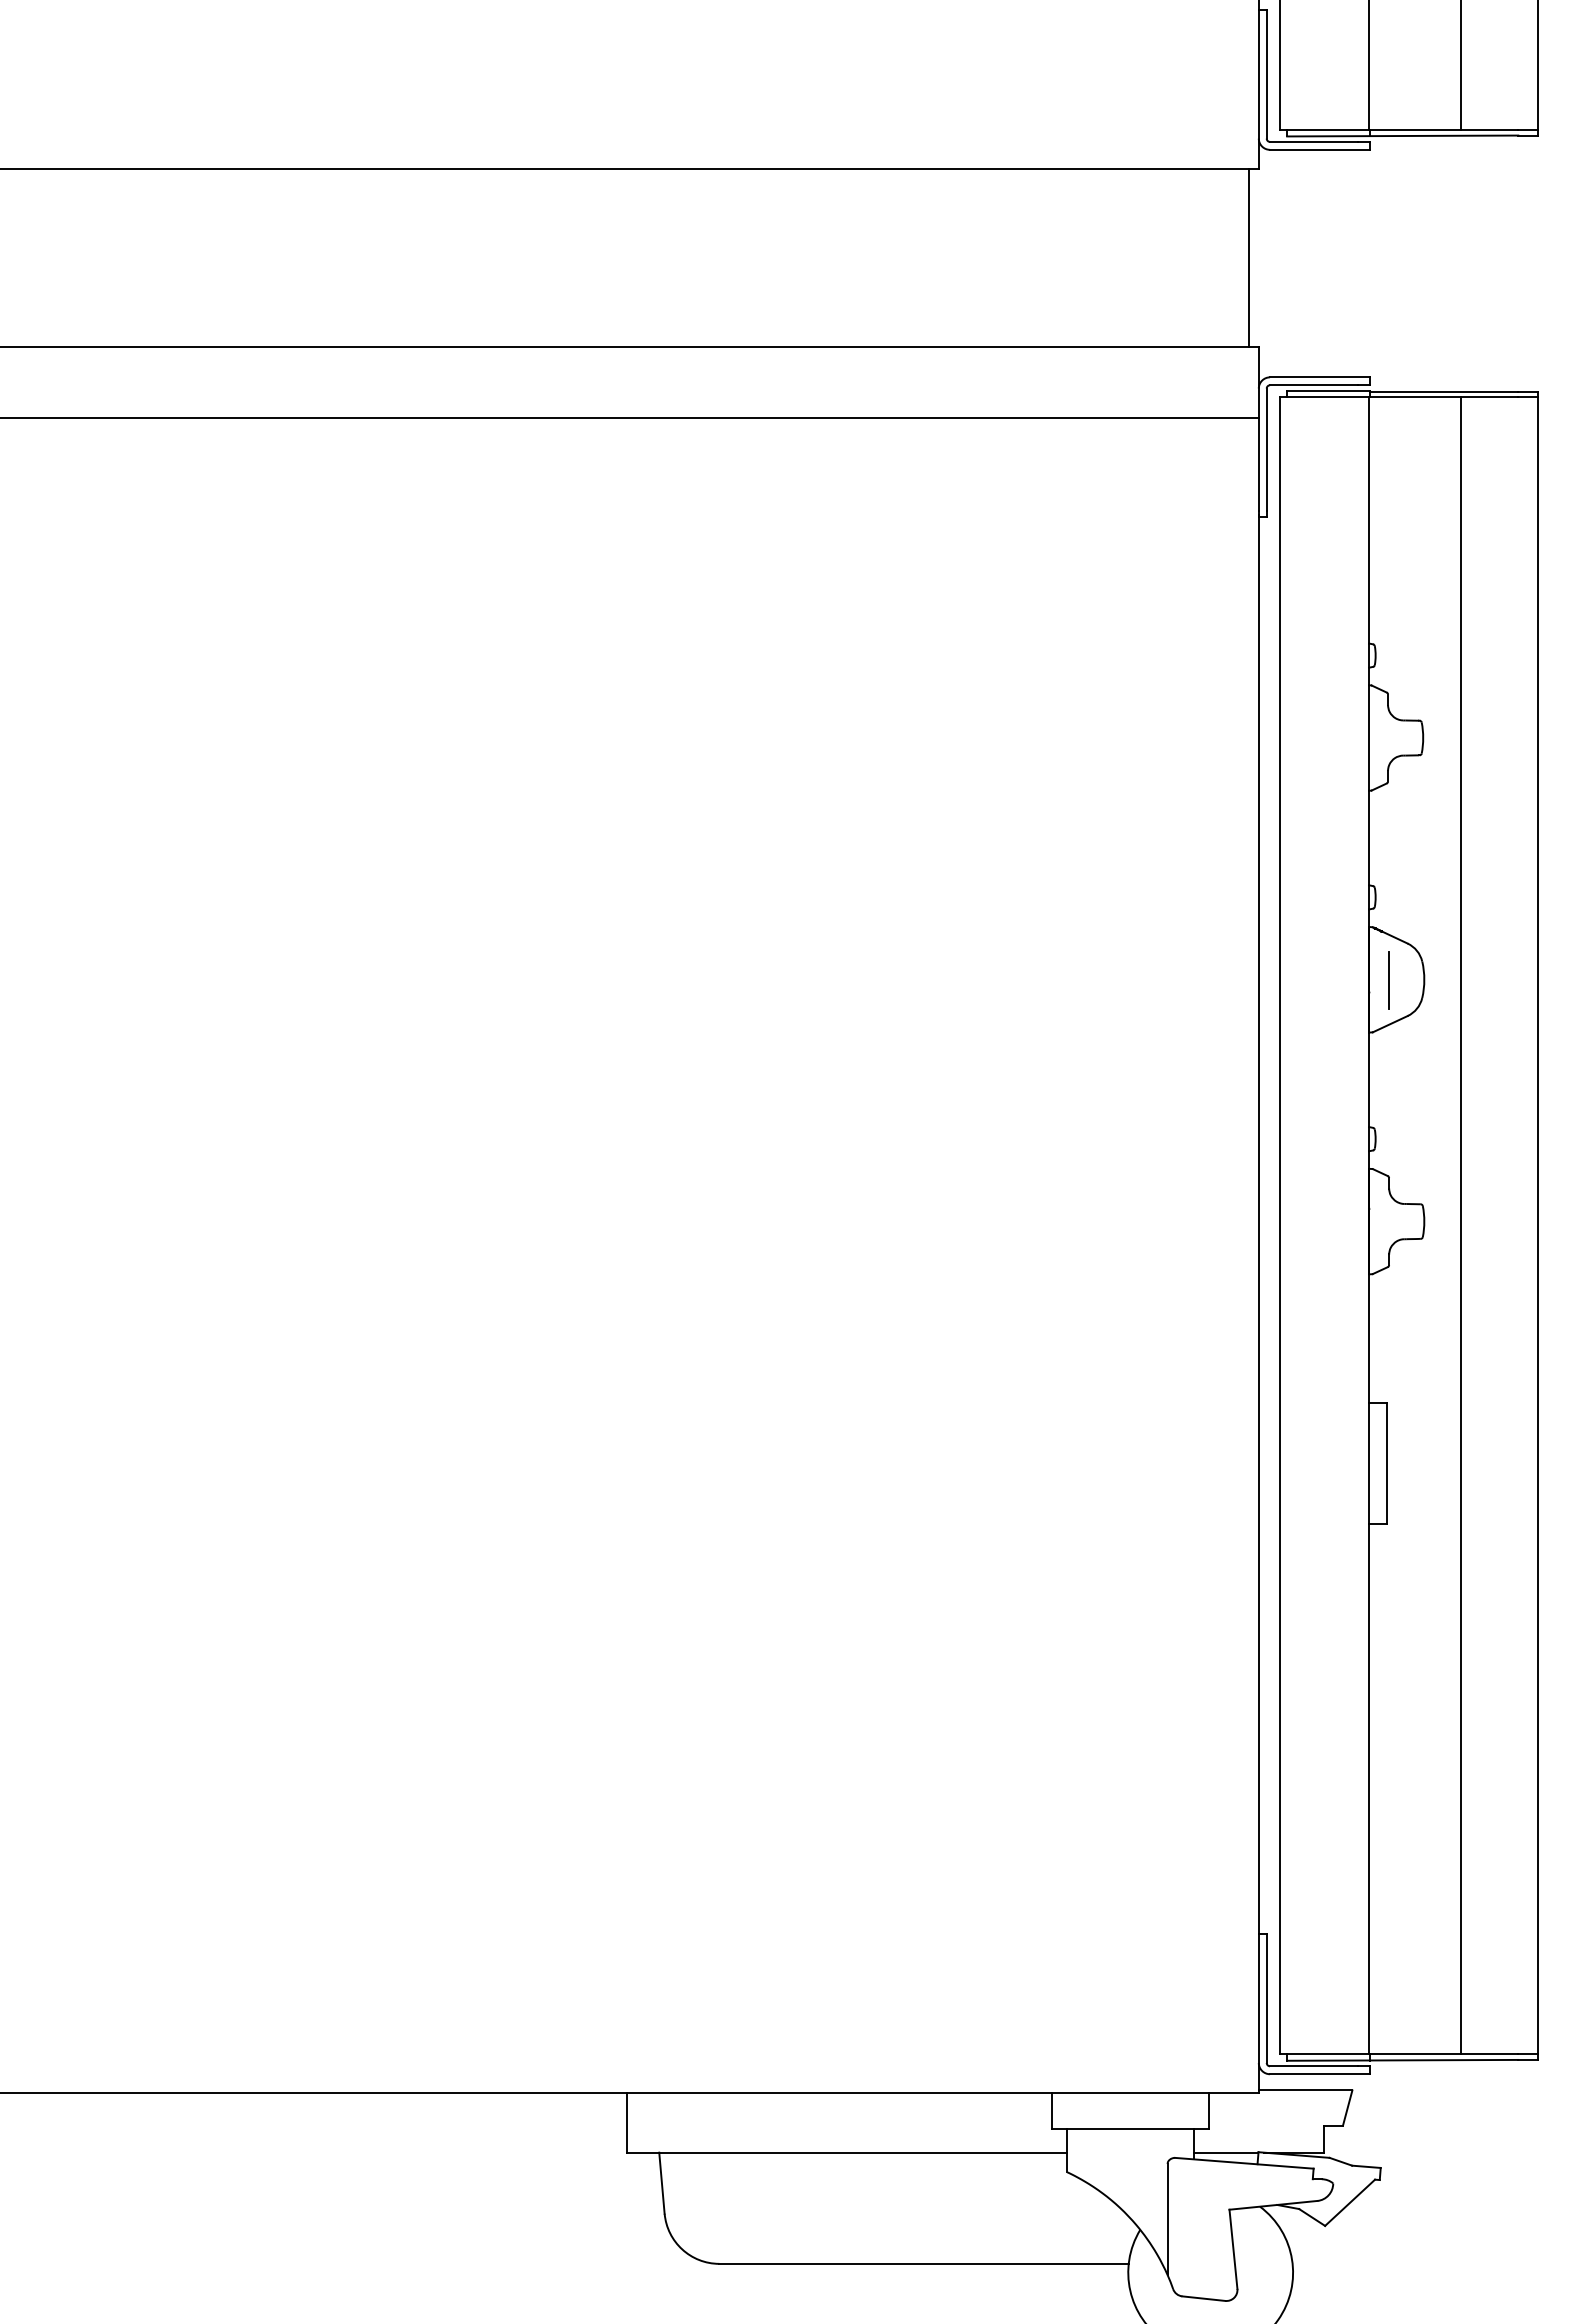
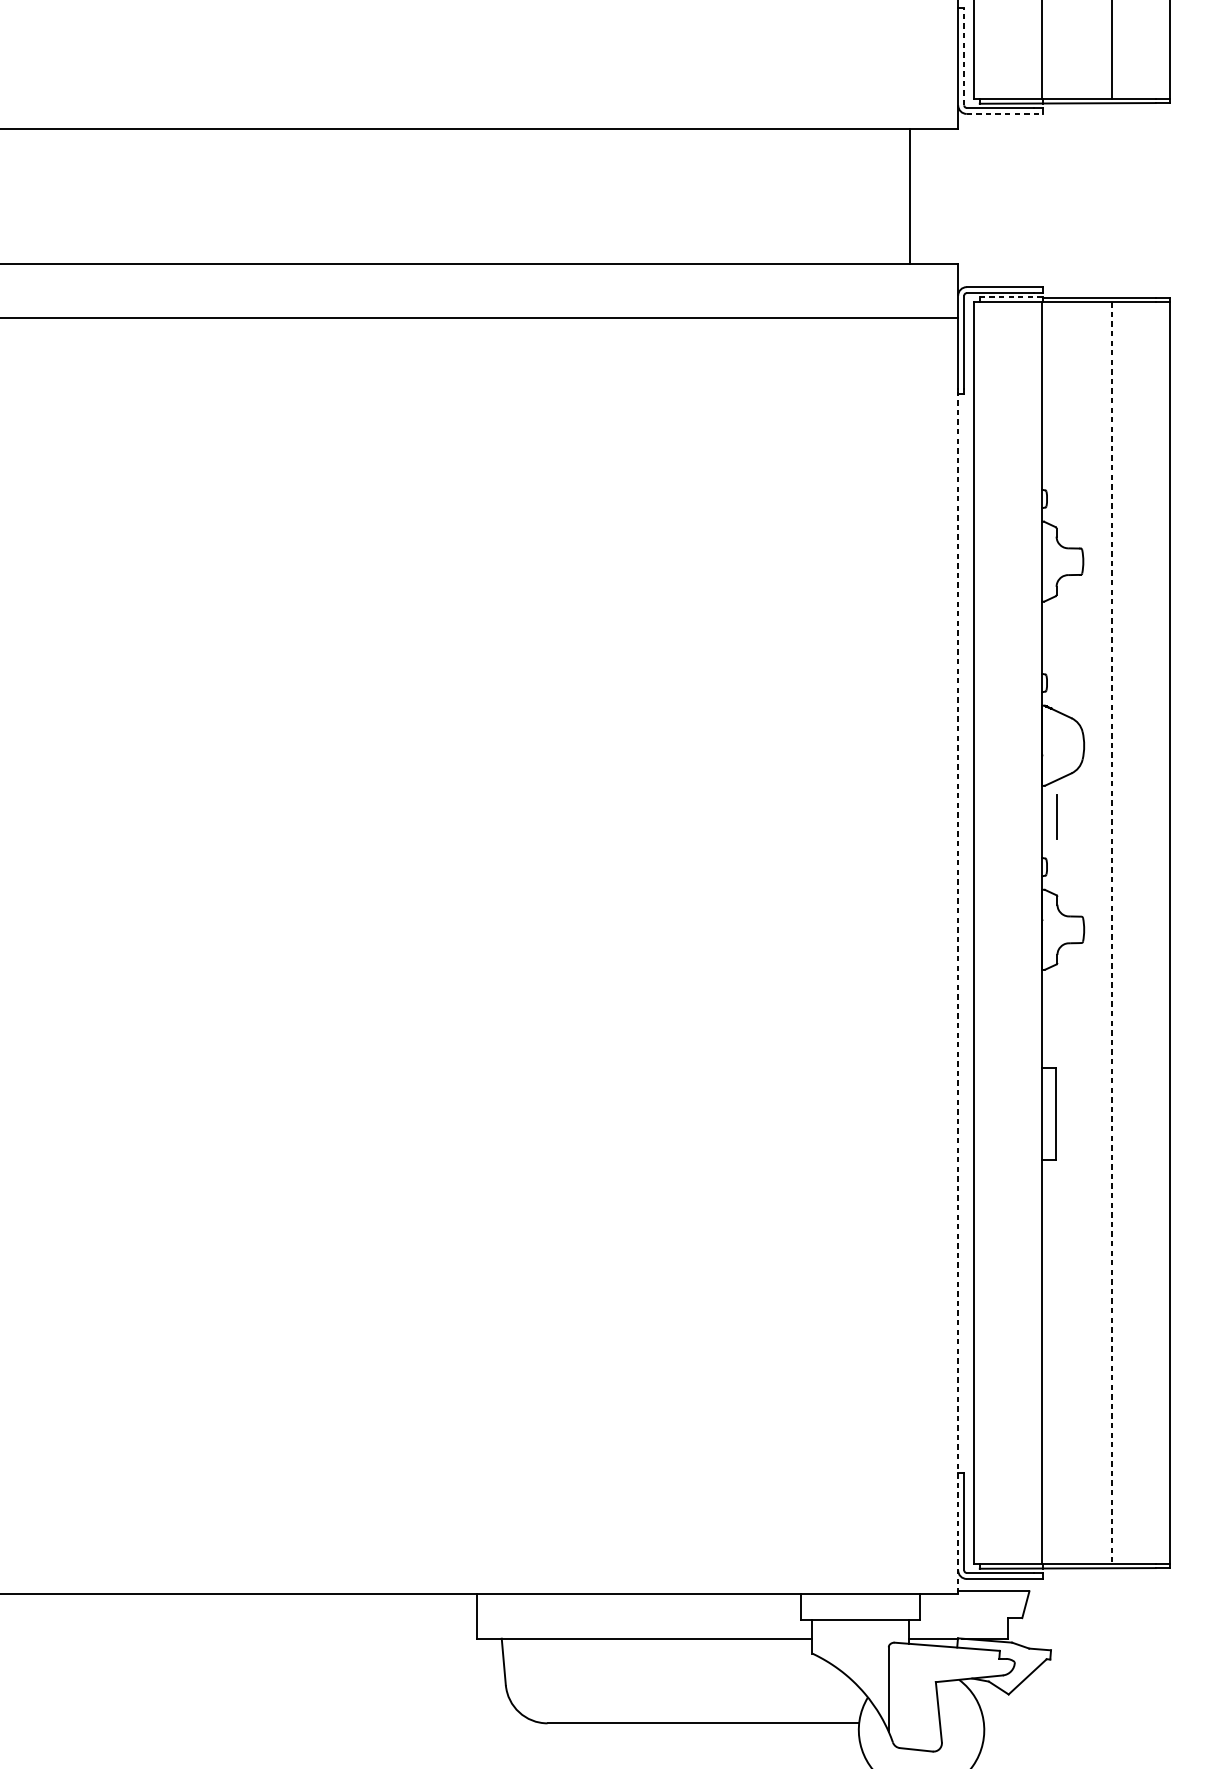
line: (1266, 73) -> (964, 55), solid -> dashed
line: (1320, 149) -> (1005, 113), solid -> dashed
line: (1249, 258) -> (909, 196), moved
line: (1329, 390) -> (1012, 297), solid -> dashed
line: (1388, 980) -> (1056, 817), moved
line: (1460, 1225) -> (1111, 932), solid -> dashed
line: (1258, 1303) -> (957, 992), solid -> dashed

